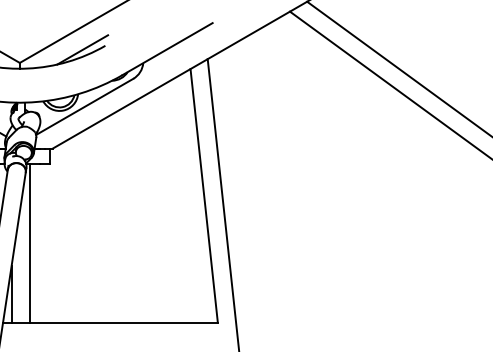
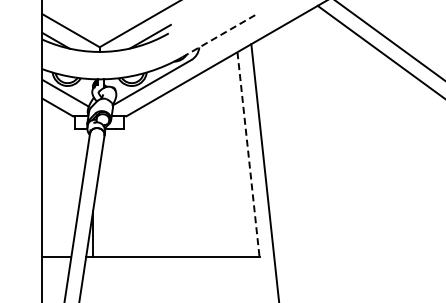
line: (168, 48) -> (219, 35), solid -> dashed
line: (204, 195) -> (248, 154), solid -> dashed
line: (29, 242) -> (107, 192), removed

